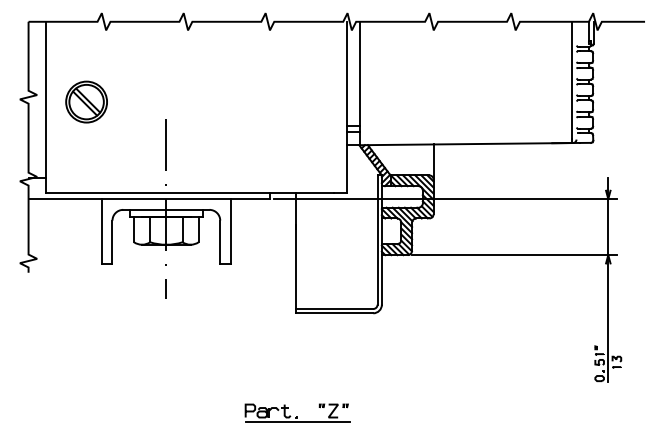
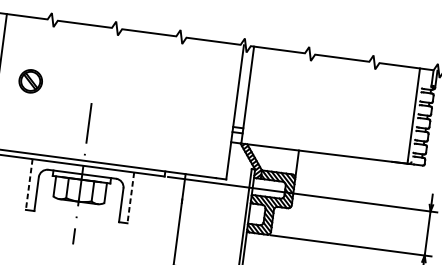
part: (86, 101) -> (30, 80), size x0.7
line: (101, 231) -> (29, 184), solid -> dashed
line: (231, 231) -> (131, 198), solid -> dashed

